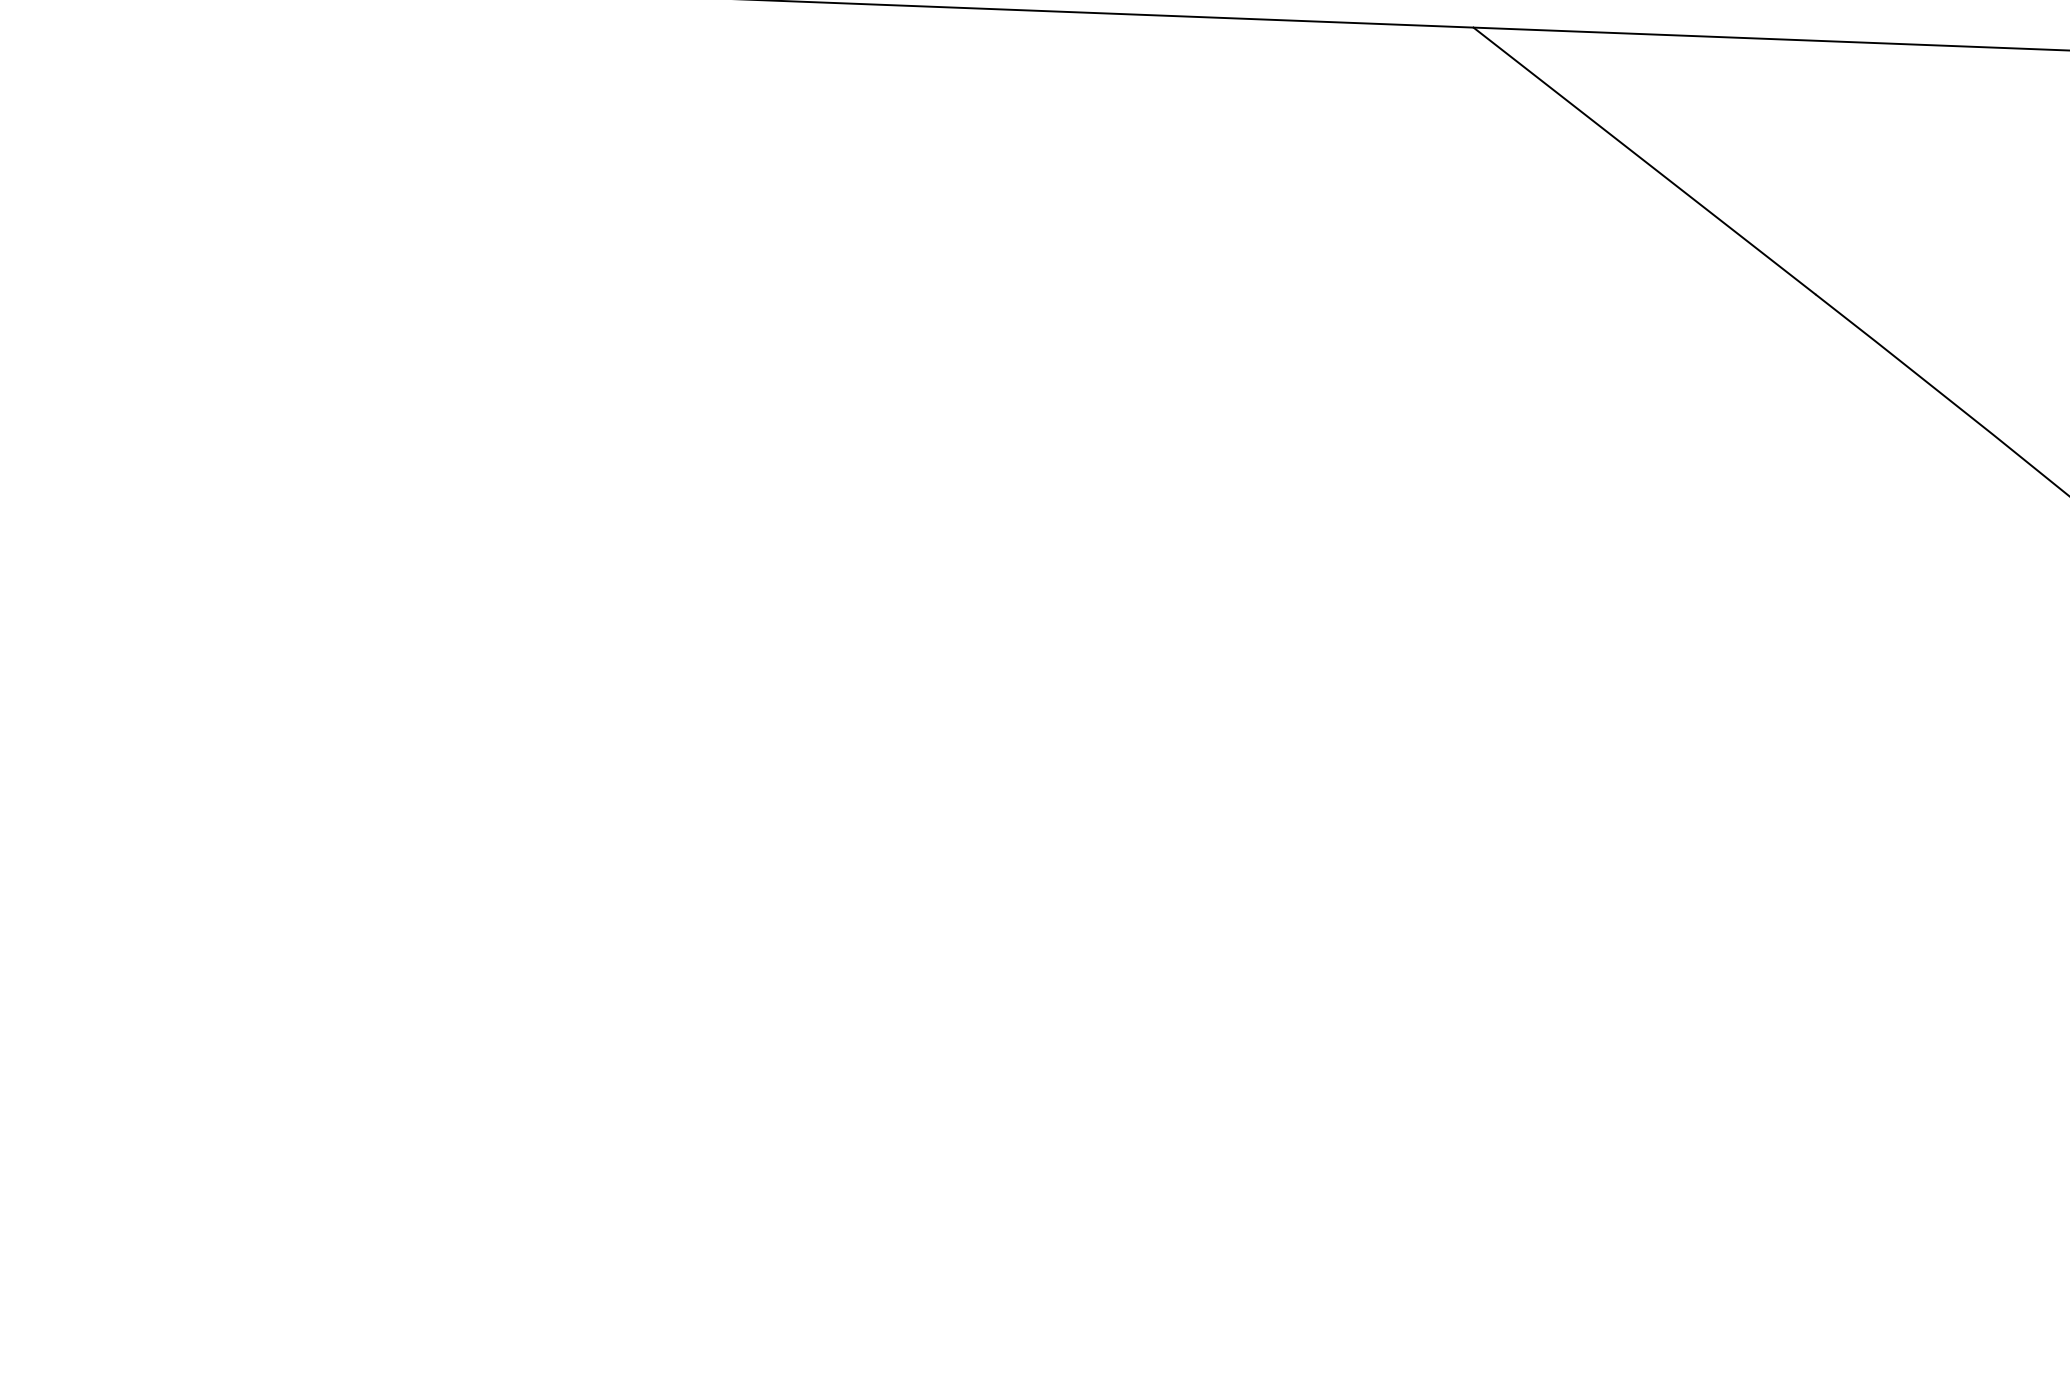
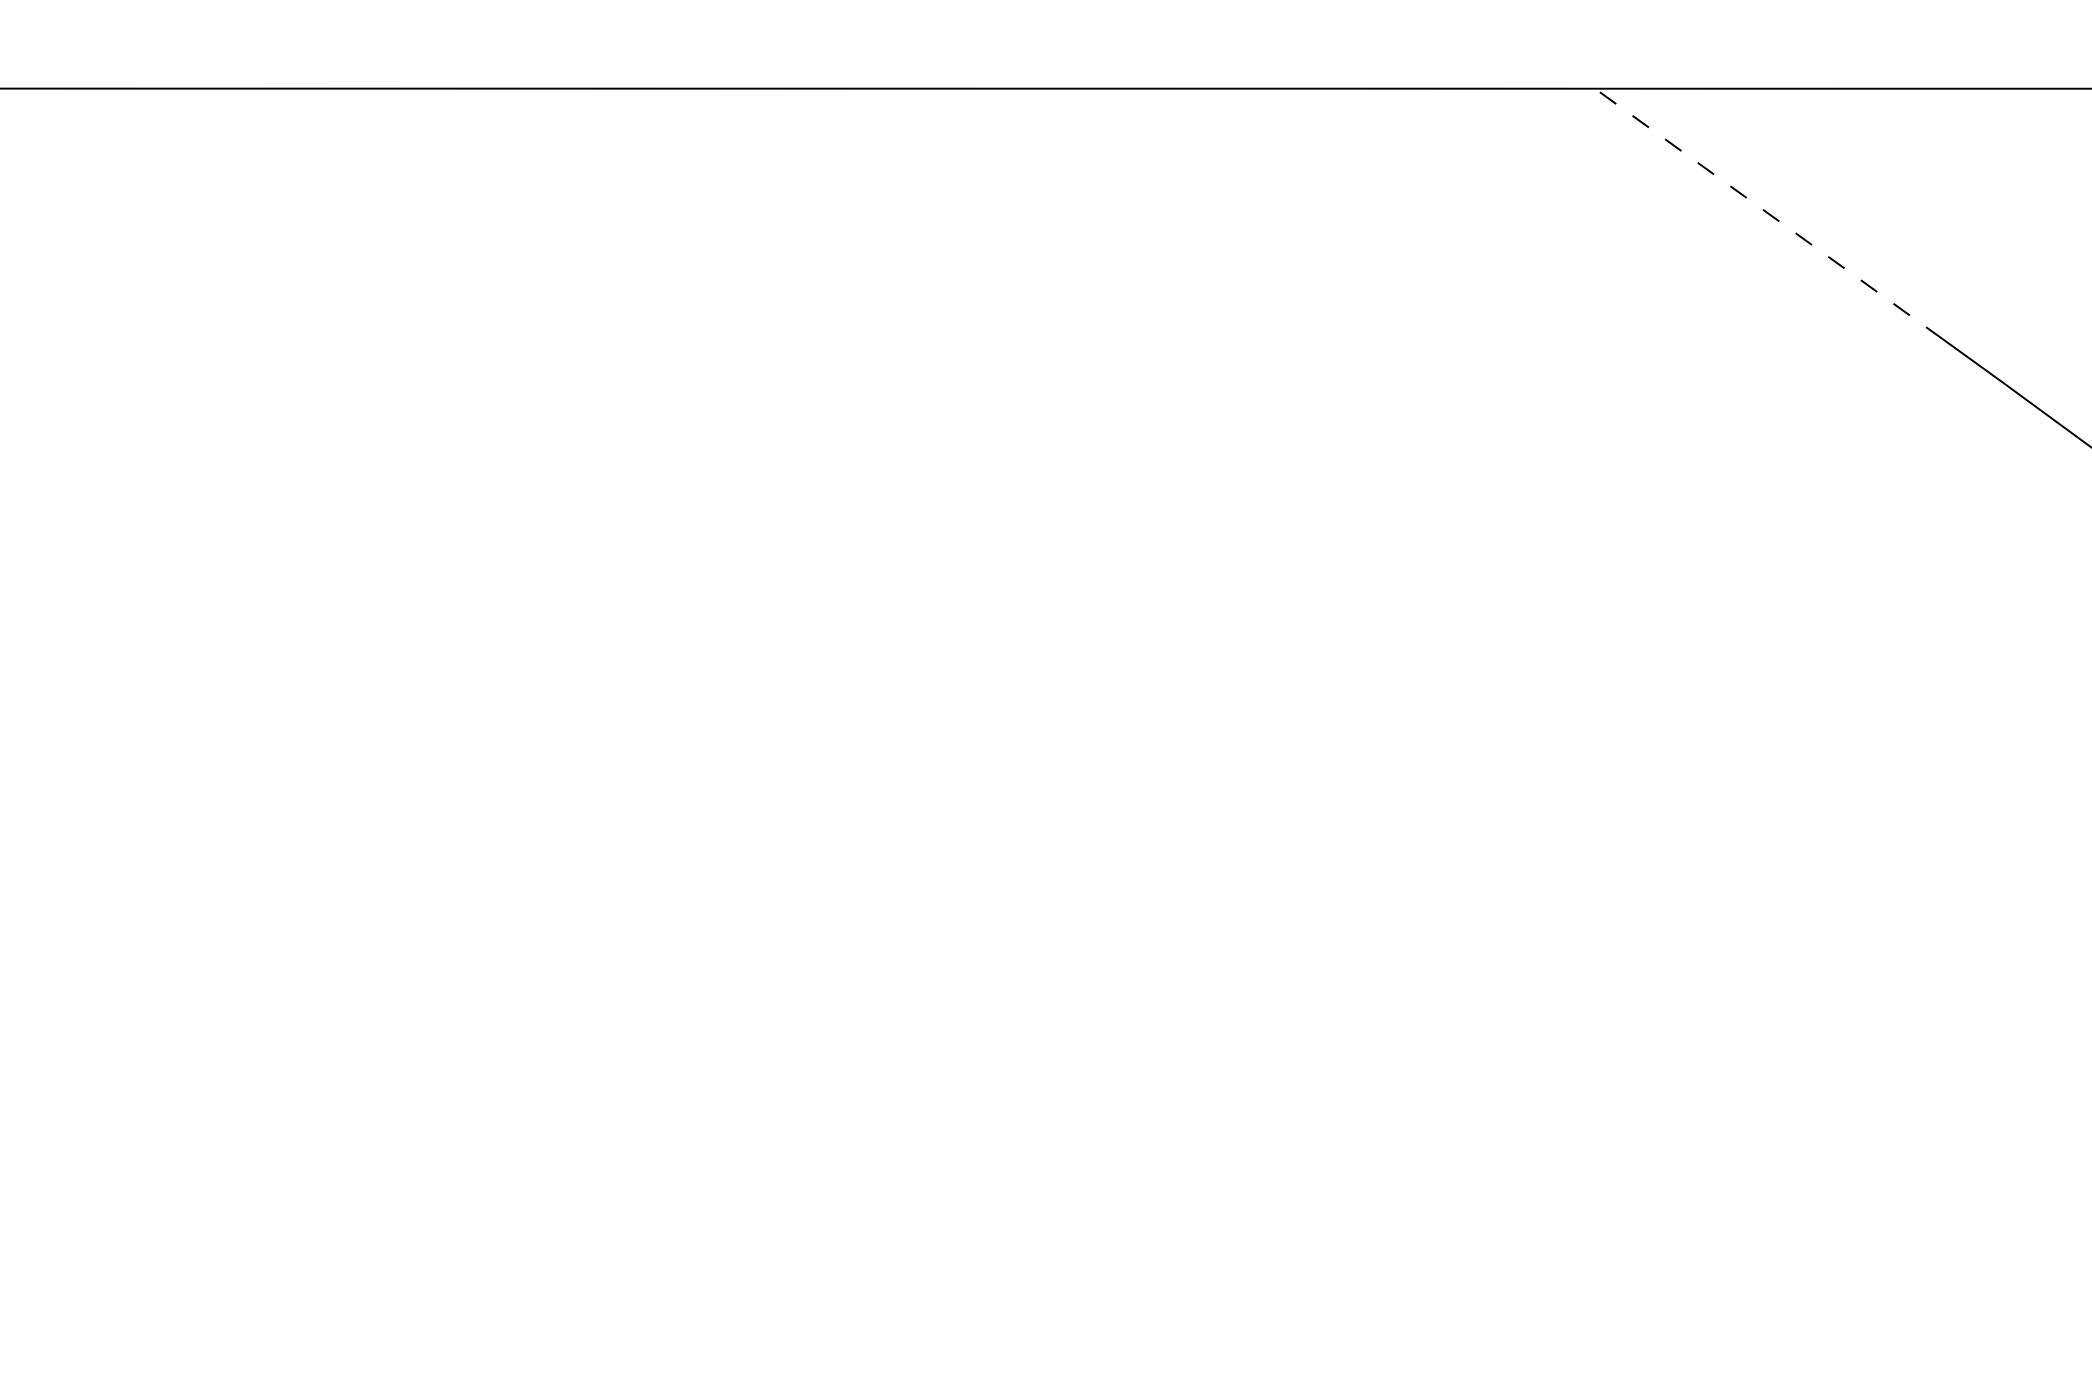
line: (1644, 160) -> (1768, 213), solid -> dashed

